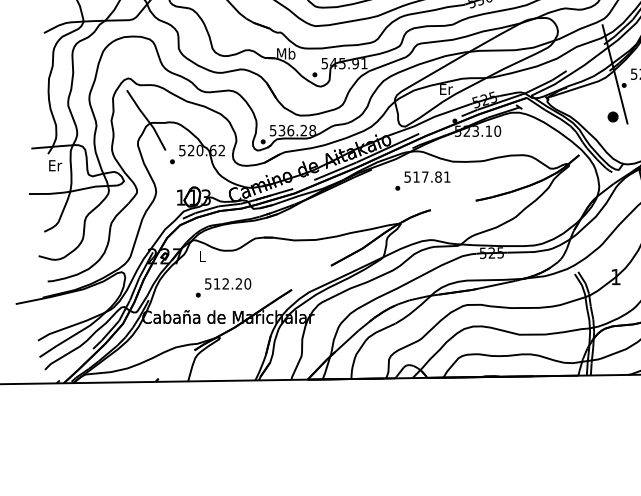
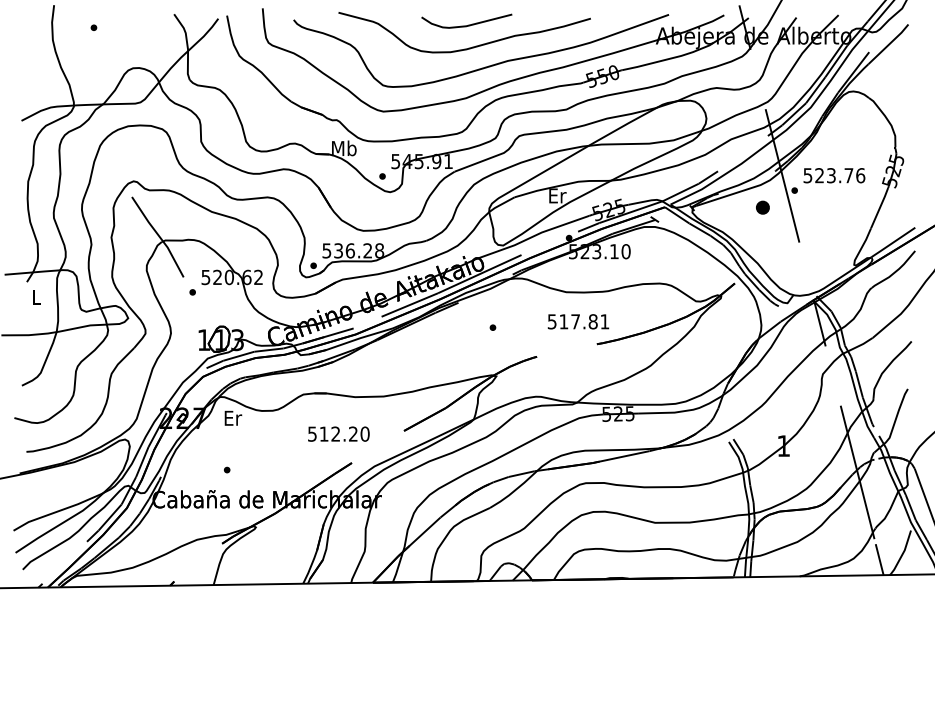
part: (612, 116) -> (762, 207), moved
text: (55, 165) -> (36, 297), Er -> L
text: (427, 176) -> (578, 321), moved
text: (203, 255) -> (233, 417), L -> Er
text: (227, 283) -> (338, 433), moved

